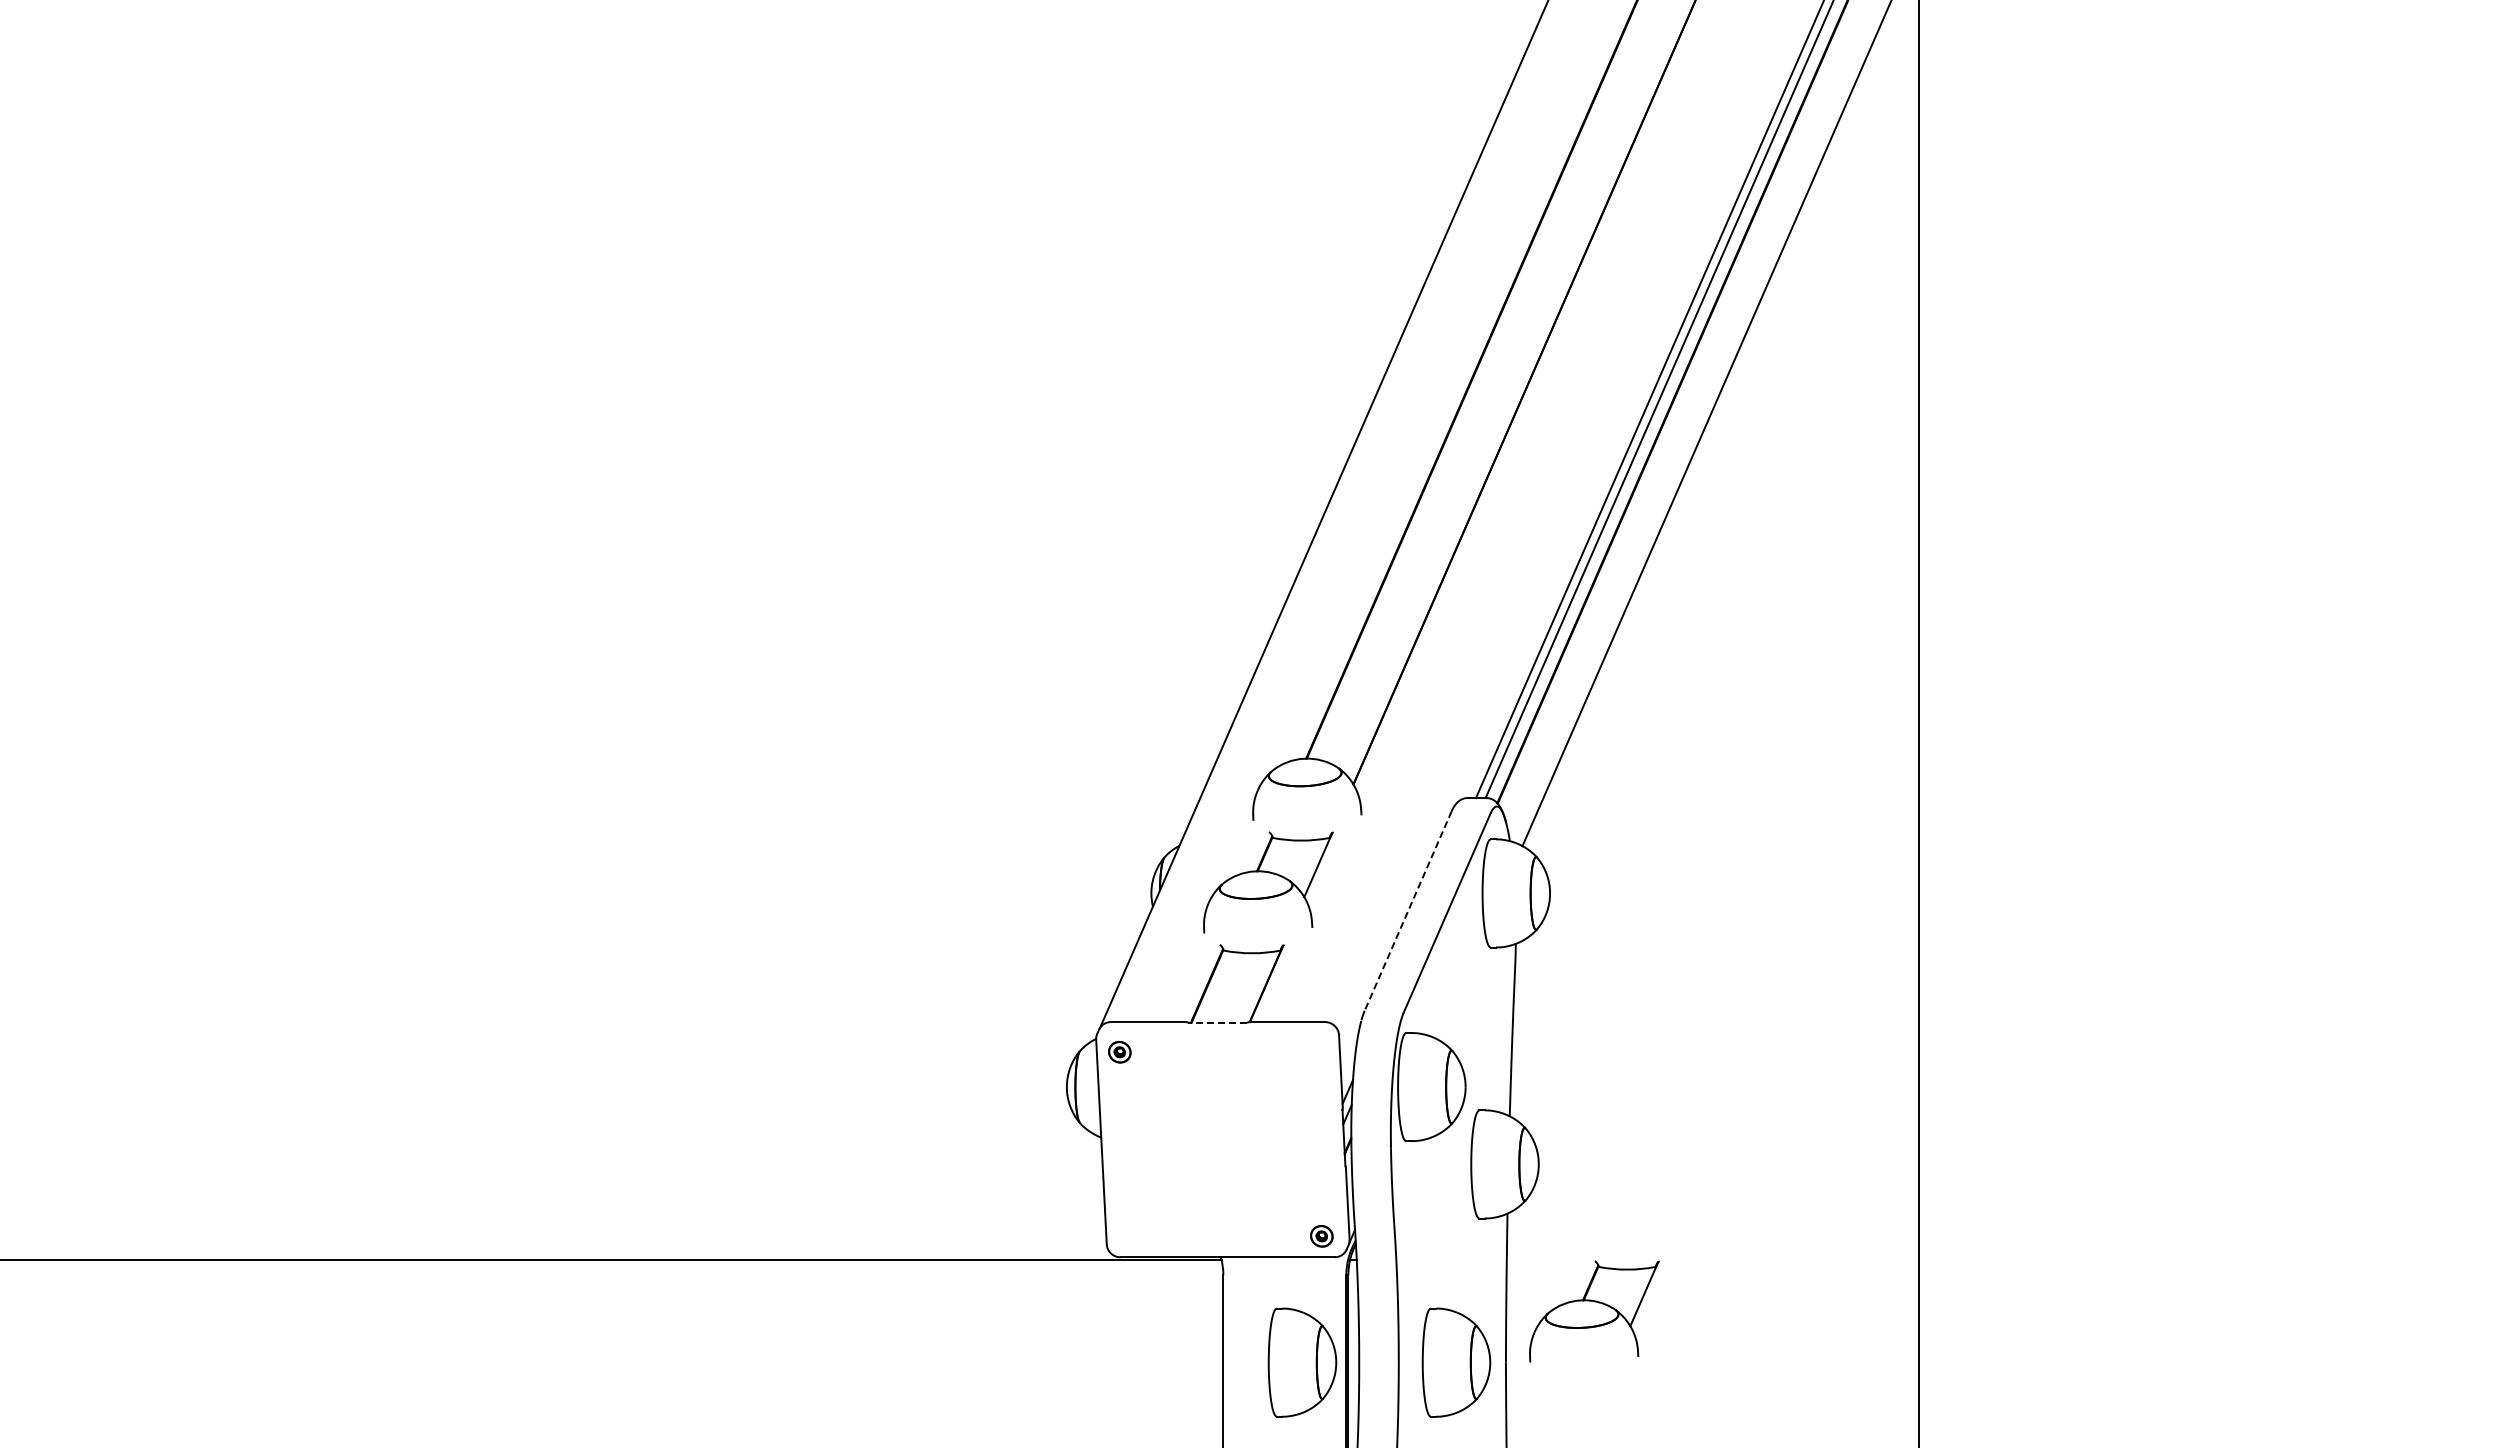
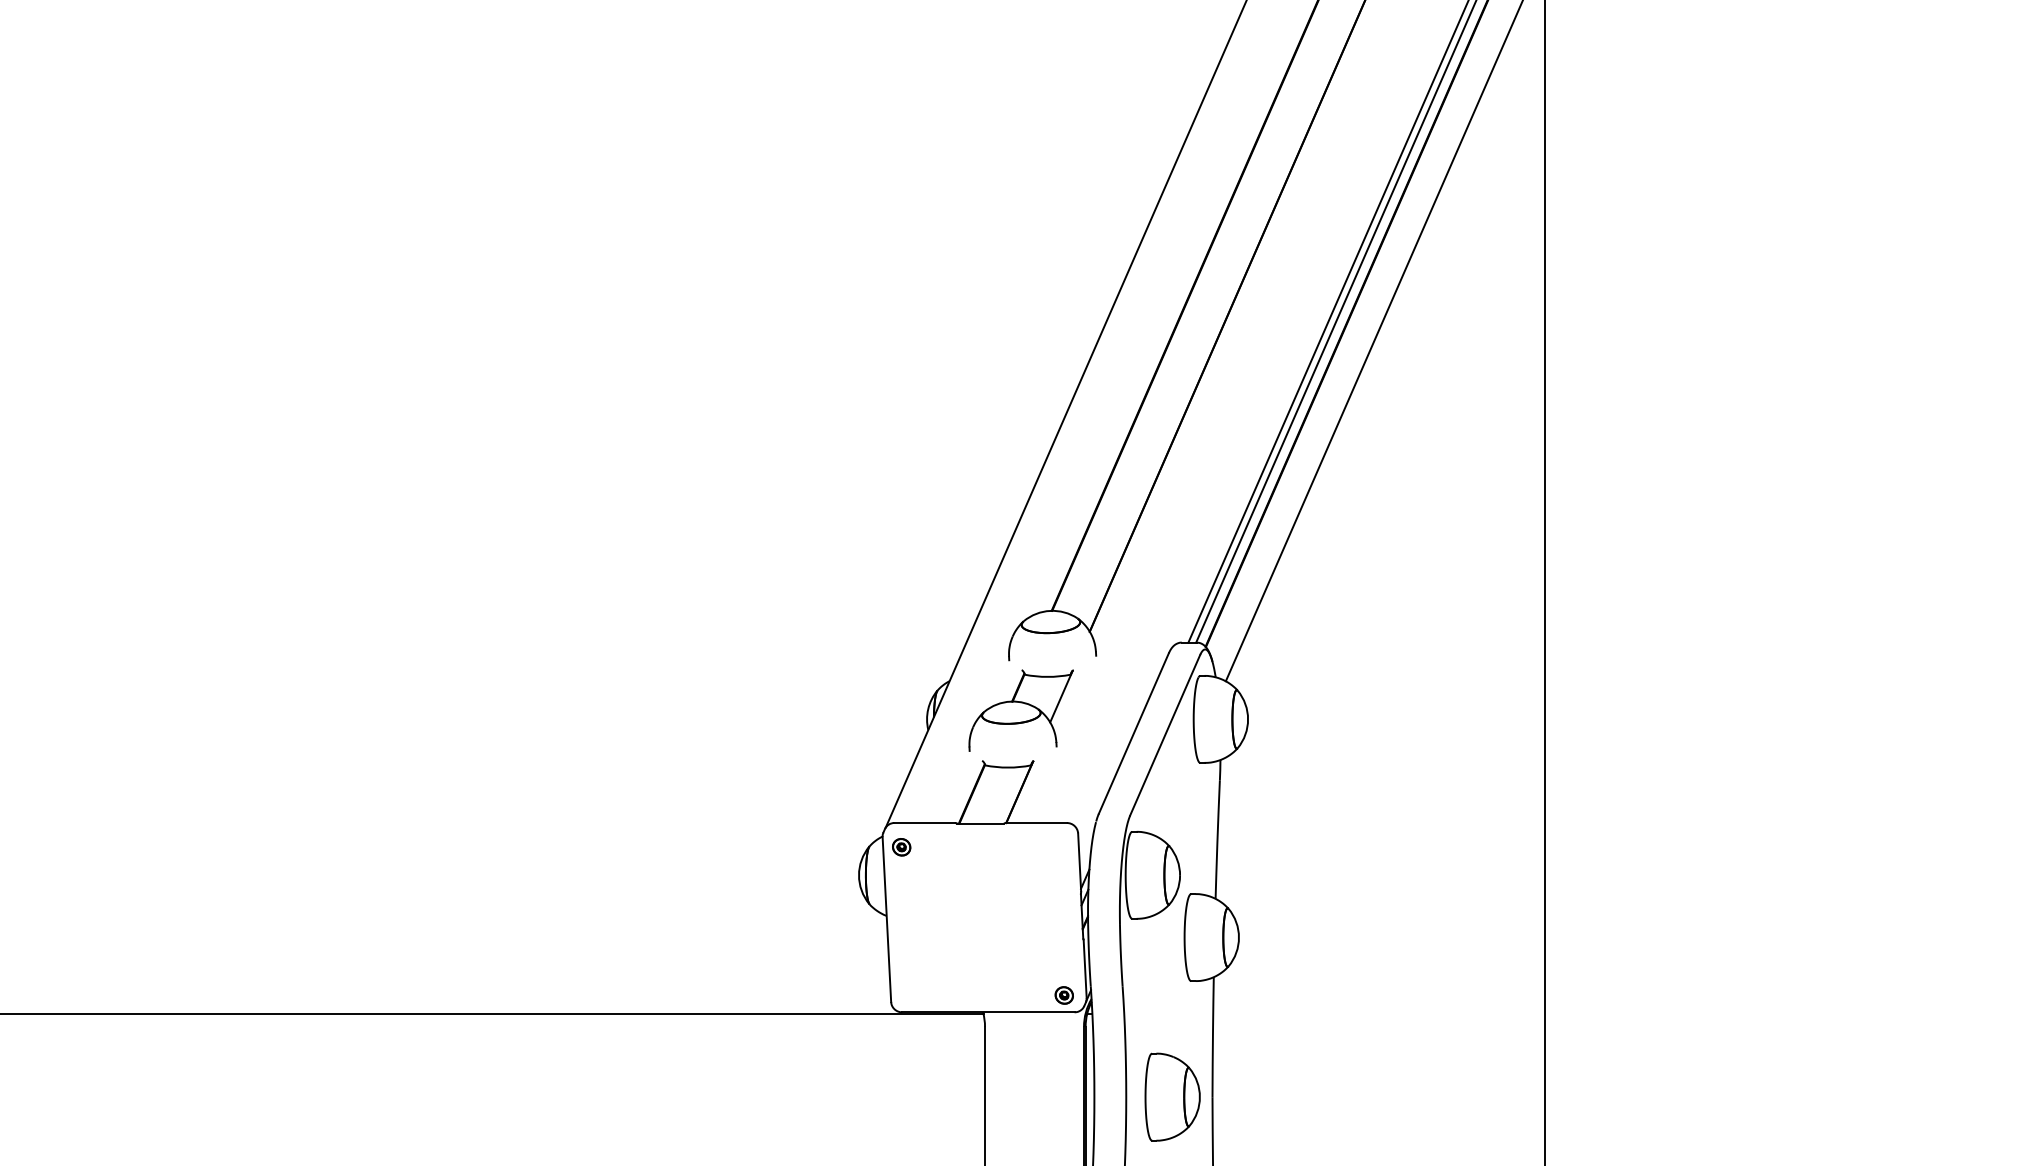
line: (1408, 911) -> (1134, 733), dashed -> solid
line: (1217, 1022) -> (980, 823), dashed -> solid
part: (1594, 1311) -> (1283, 1055), removed
part: (1302, 1362) -> (1048, 1097), removed

